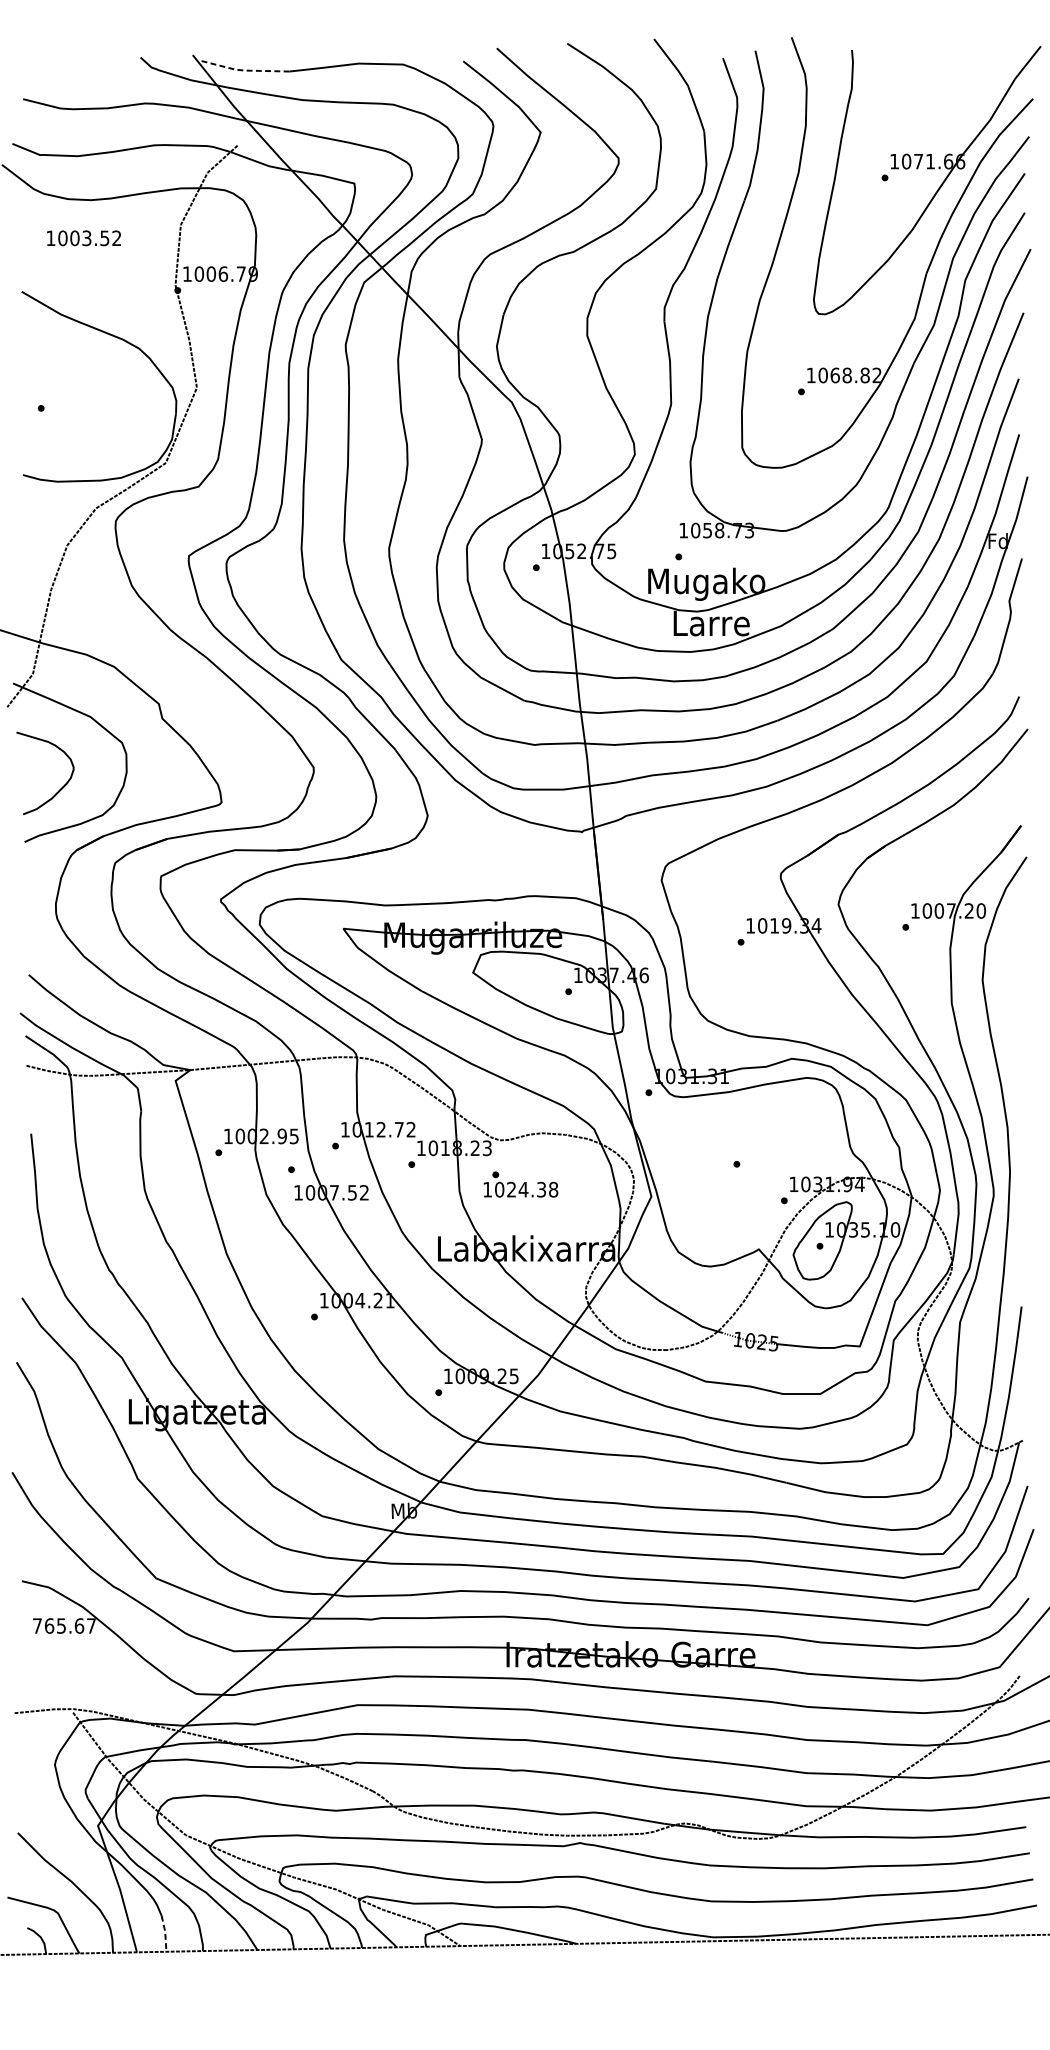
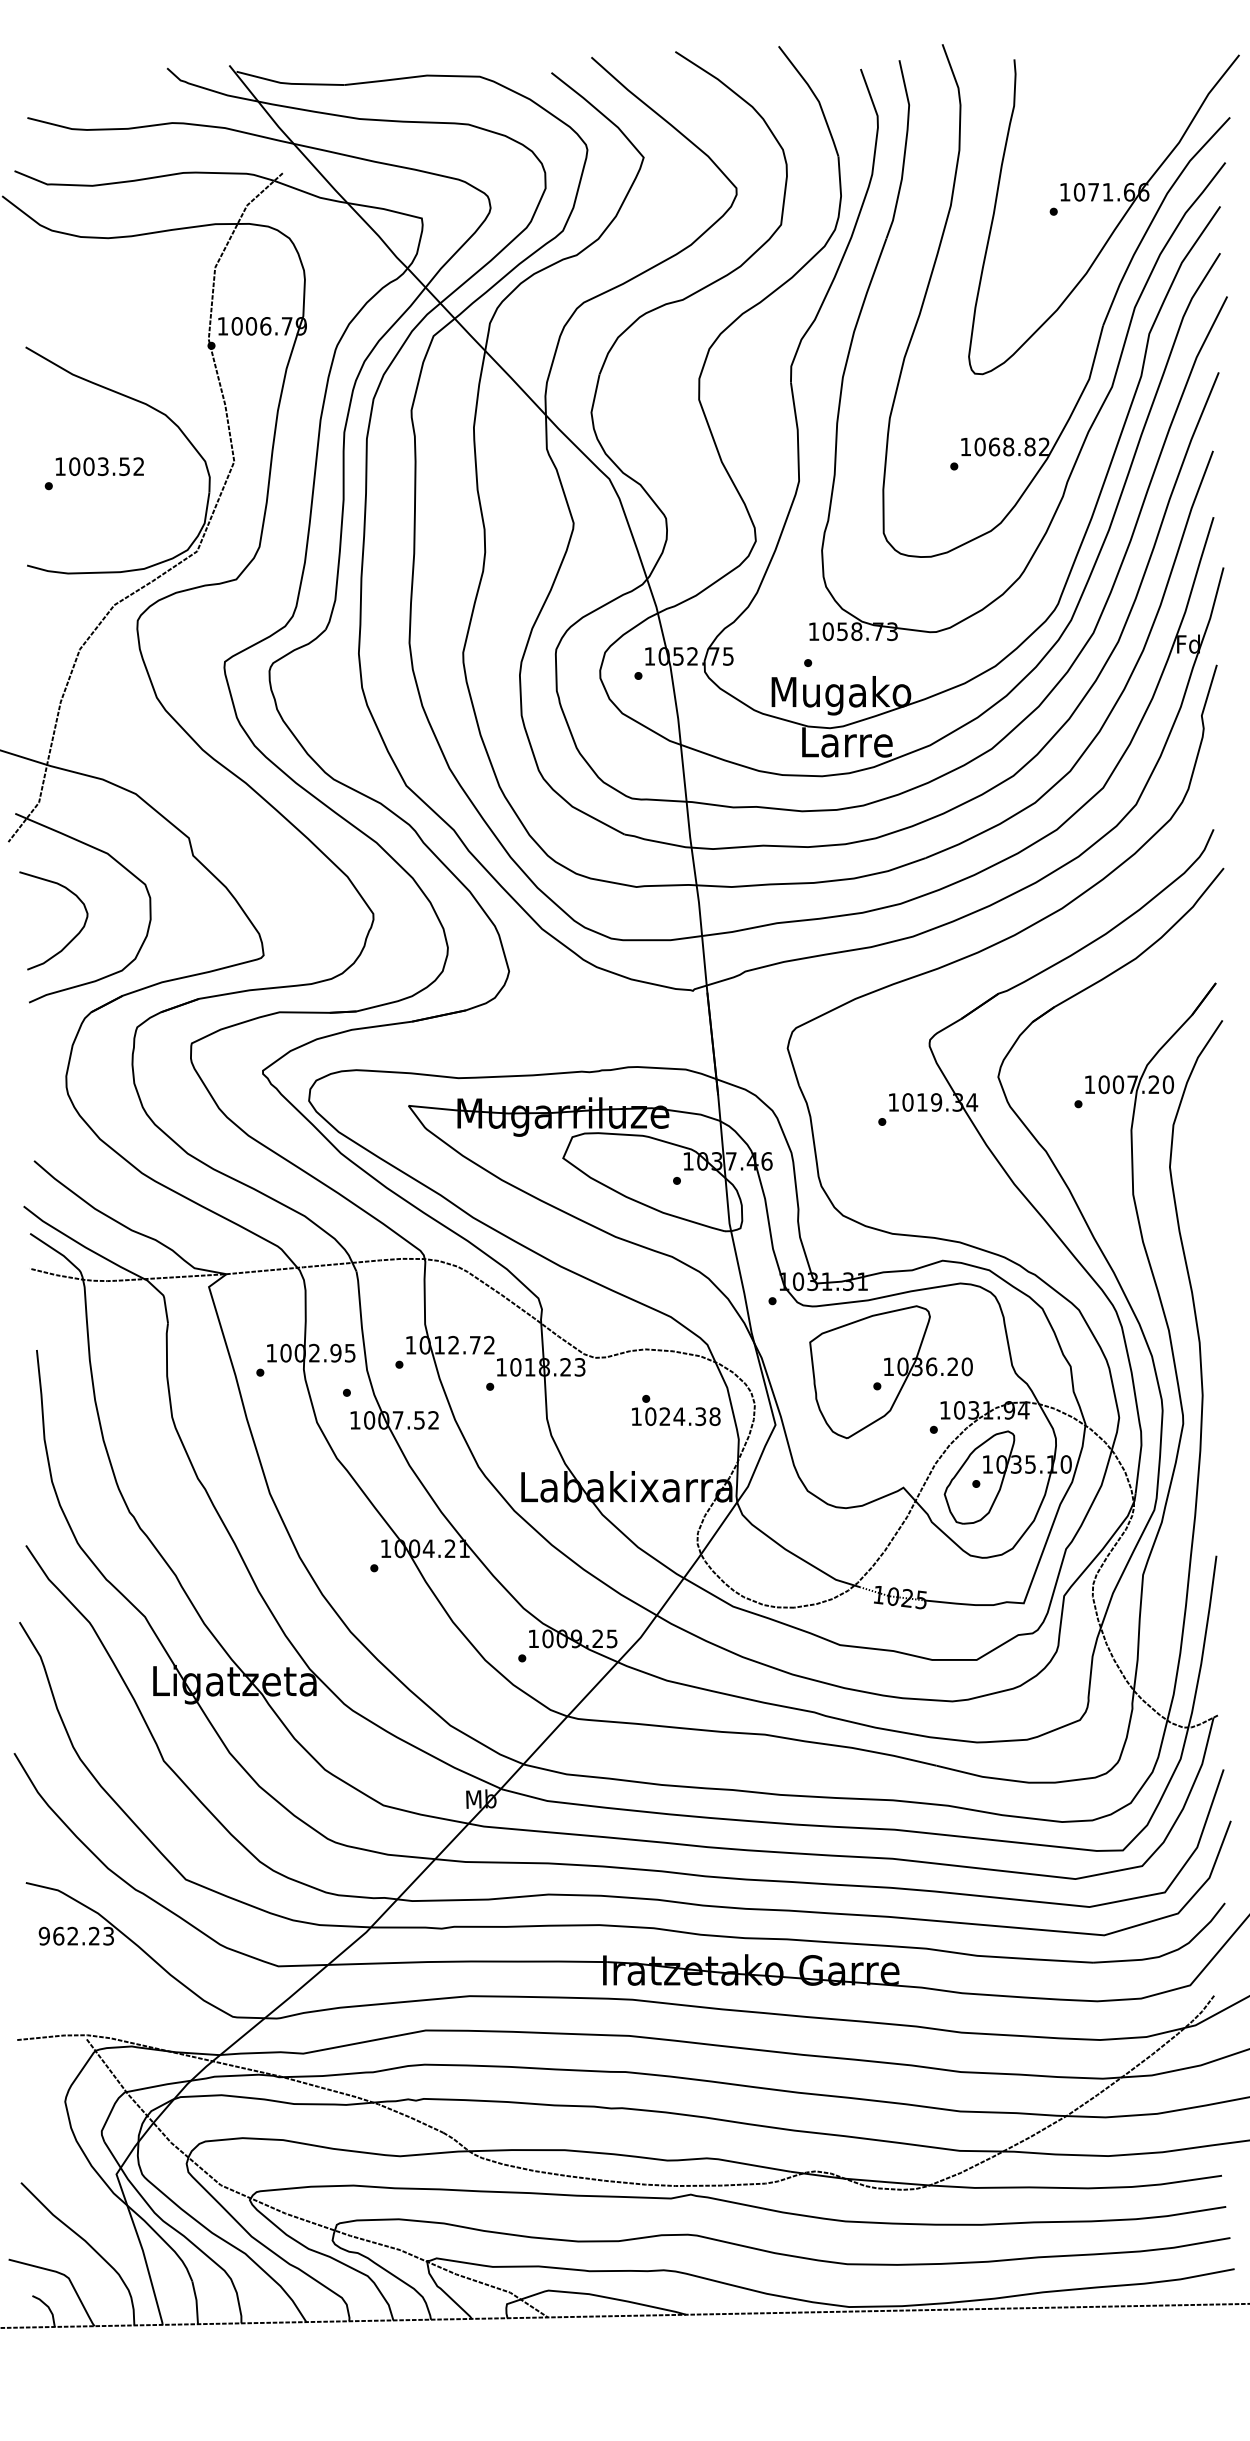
line: (242, 70) -> (288, 83), dashed -> solid
text: (83, 238) -> (99, 466), moved
part: (747, 1152) -> (890, 1372), added
text: (521, 1184) -> (676, 1410), moved
text: (63, 1625) -> (75, 1935), 765.67 -> 962.23
line: (165, 1933) -> (196, 2302), dashed -> solid

